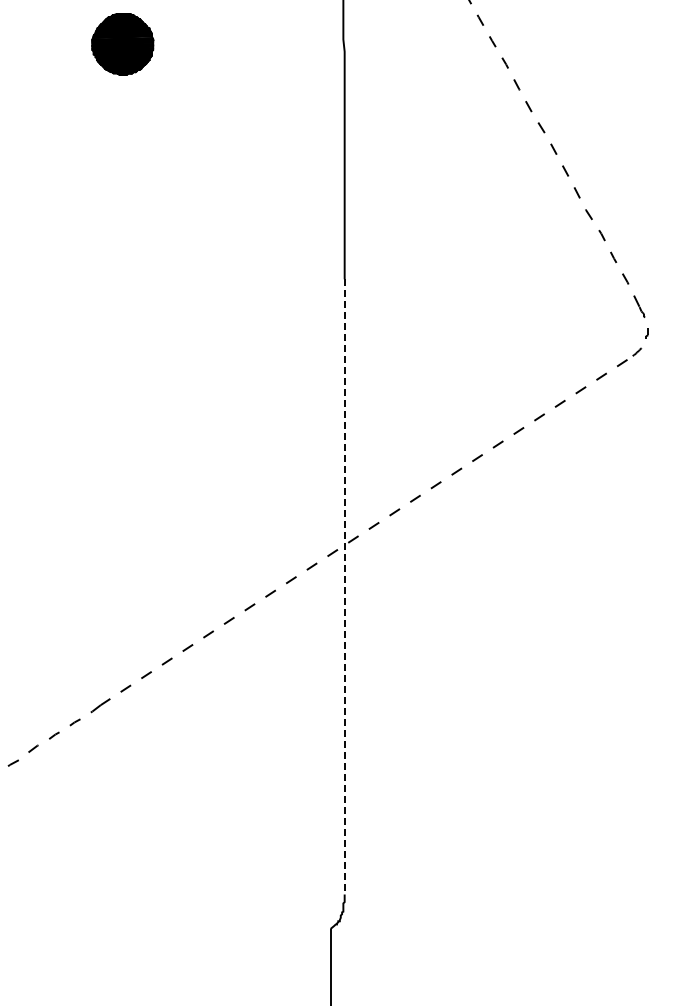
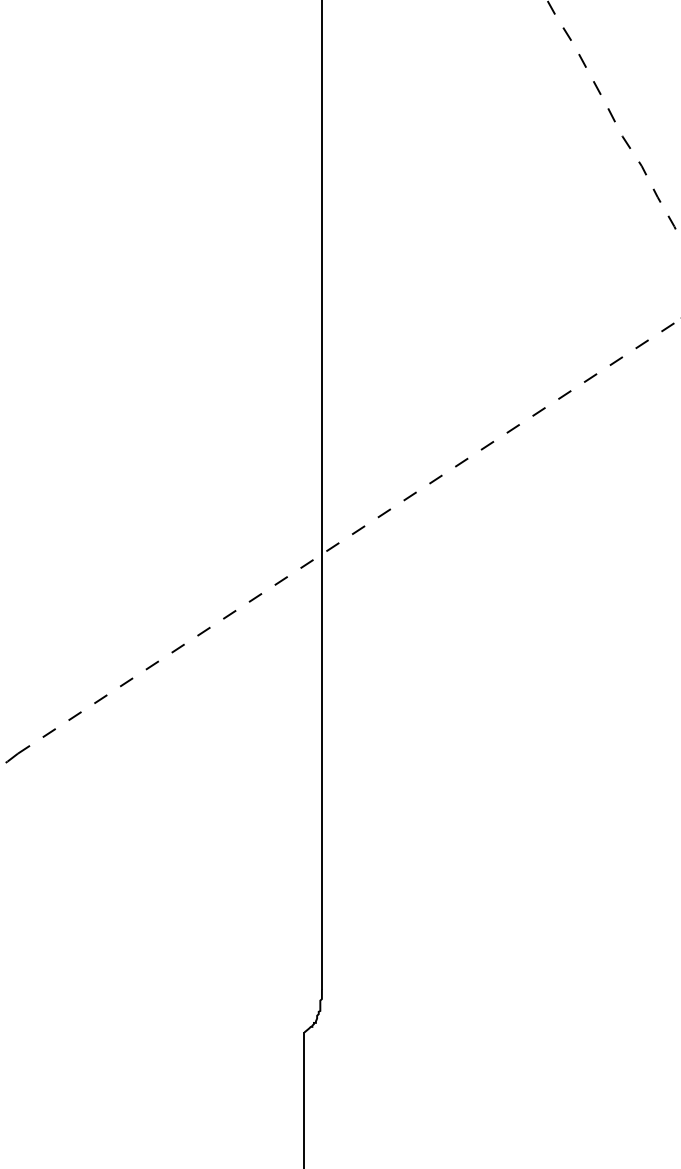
line: (344, 586) -> (321, 605), dashed -> solid

